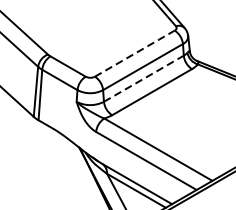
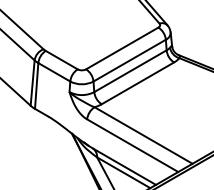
line: (135, 53) -> (122, 48), dashed -> solid
line: (143, 79) -> (130, 71), dashed -> solid

